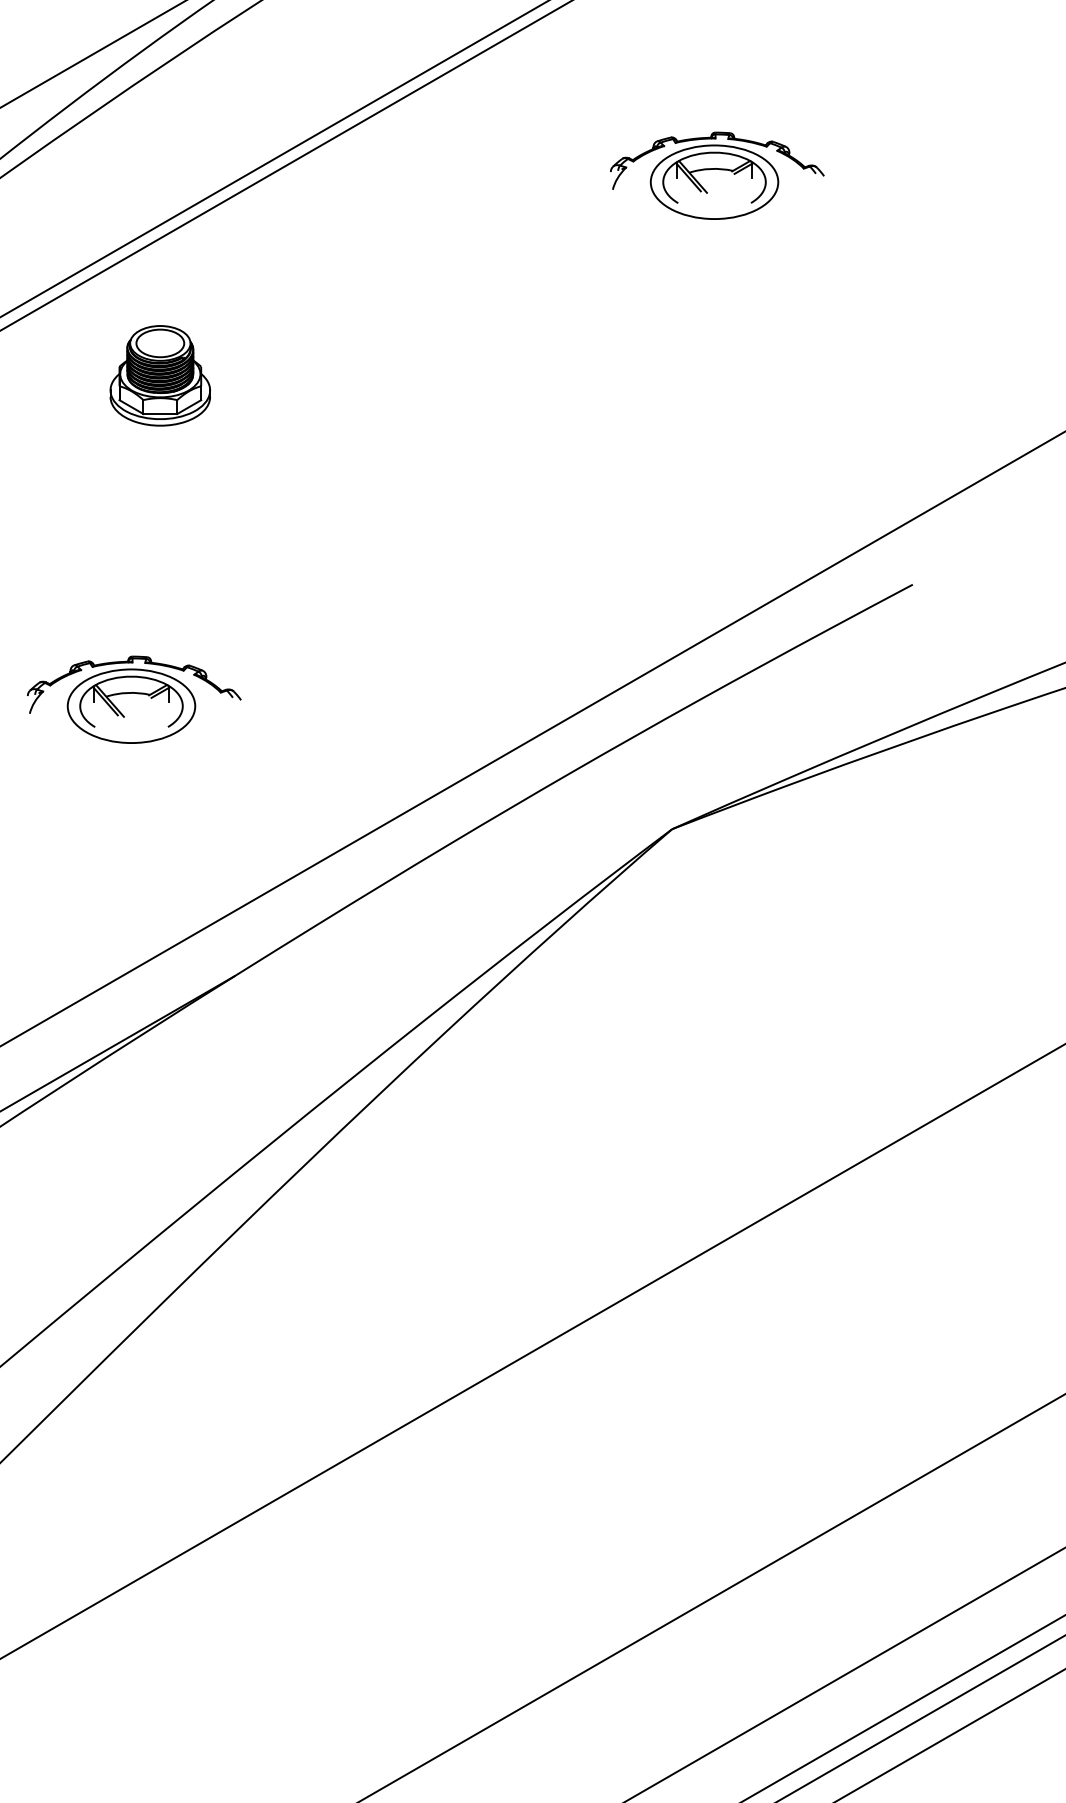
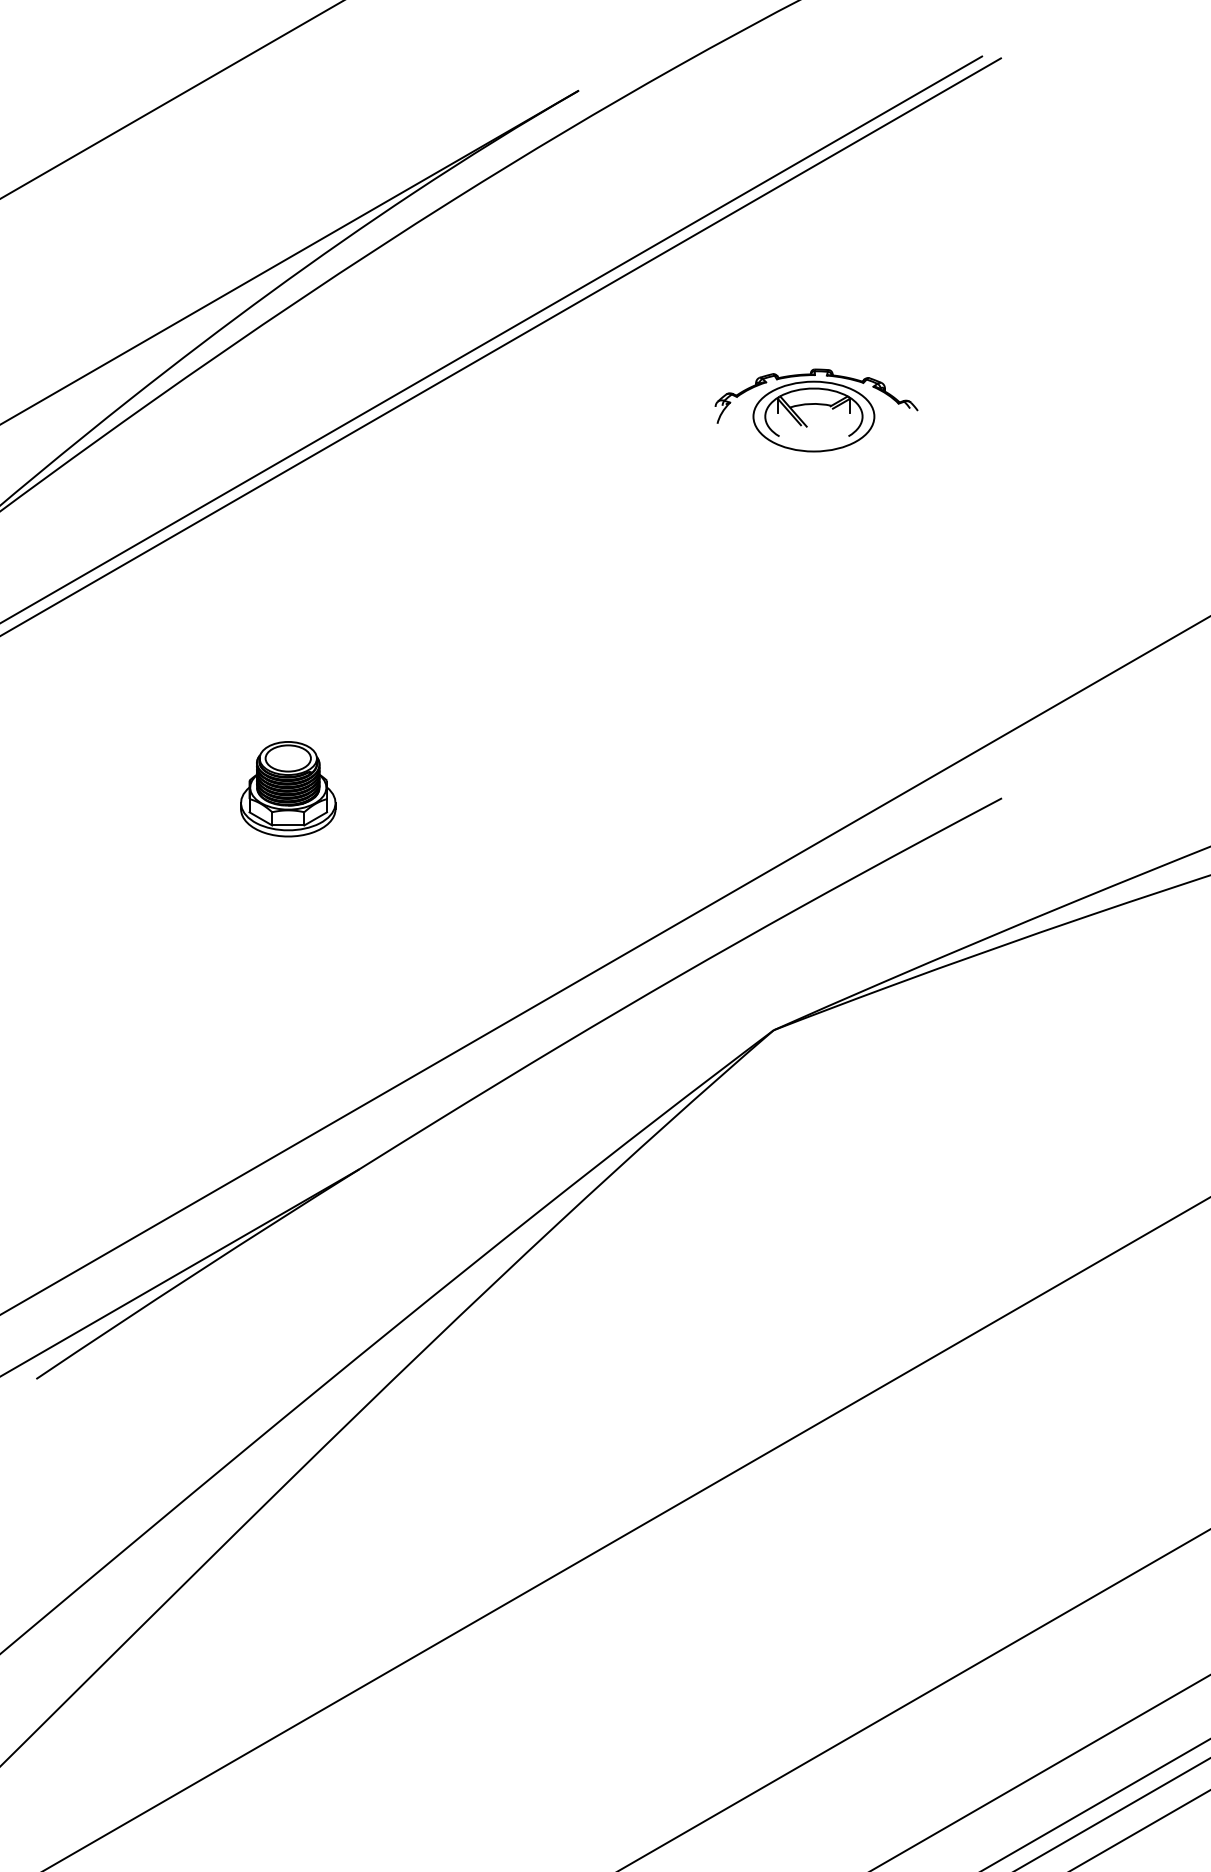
part: (160, 376) -> (288, 789), moved
part: (134, 699) -> (263, 907), removed

